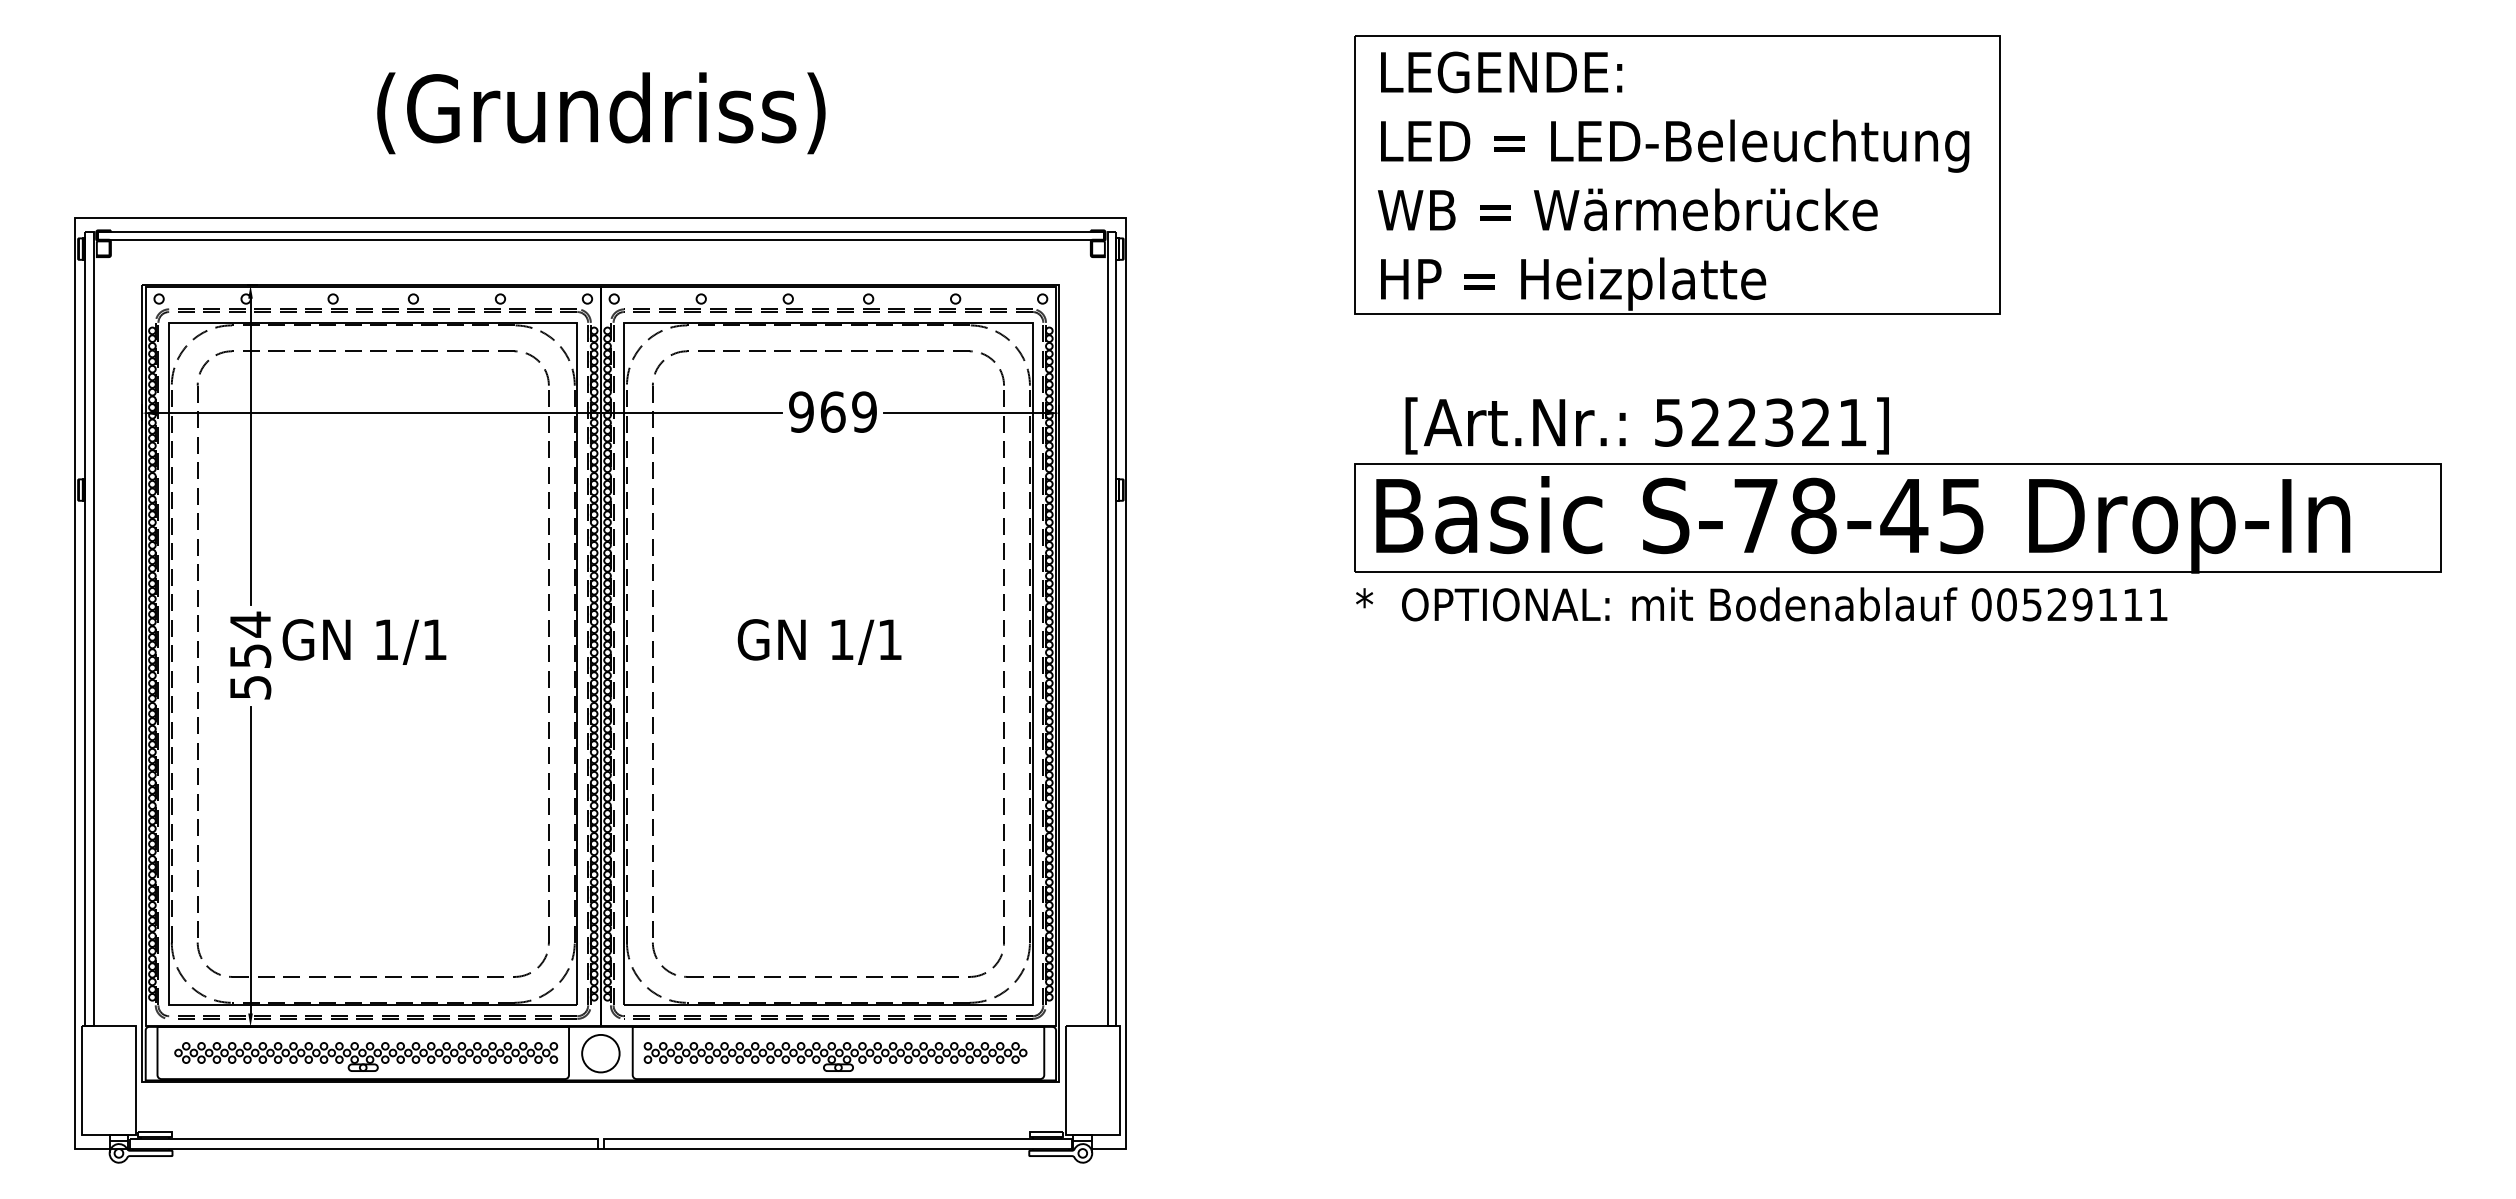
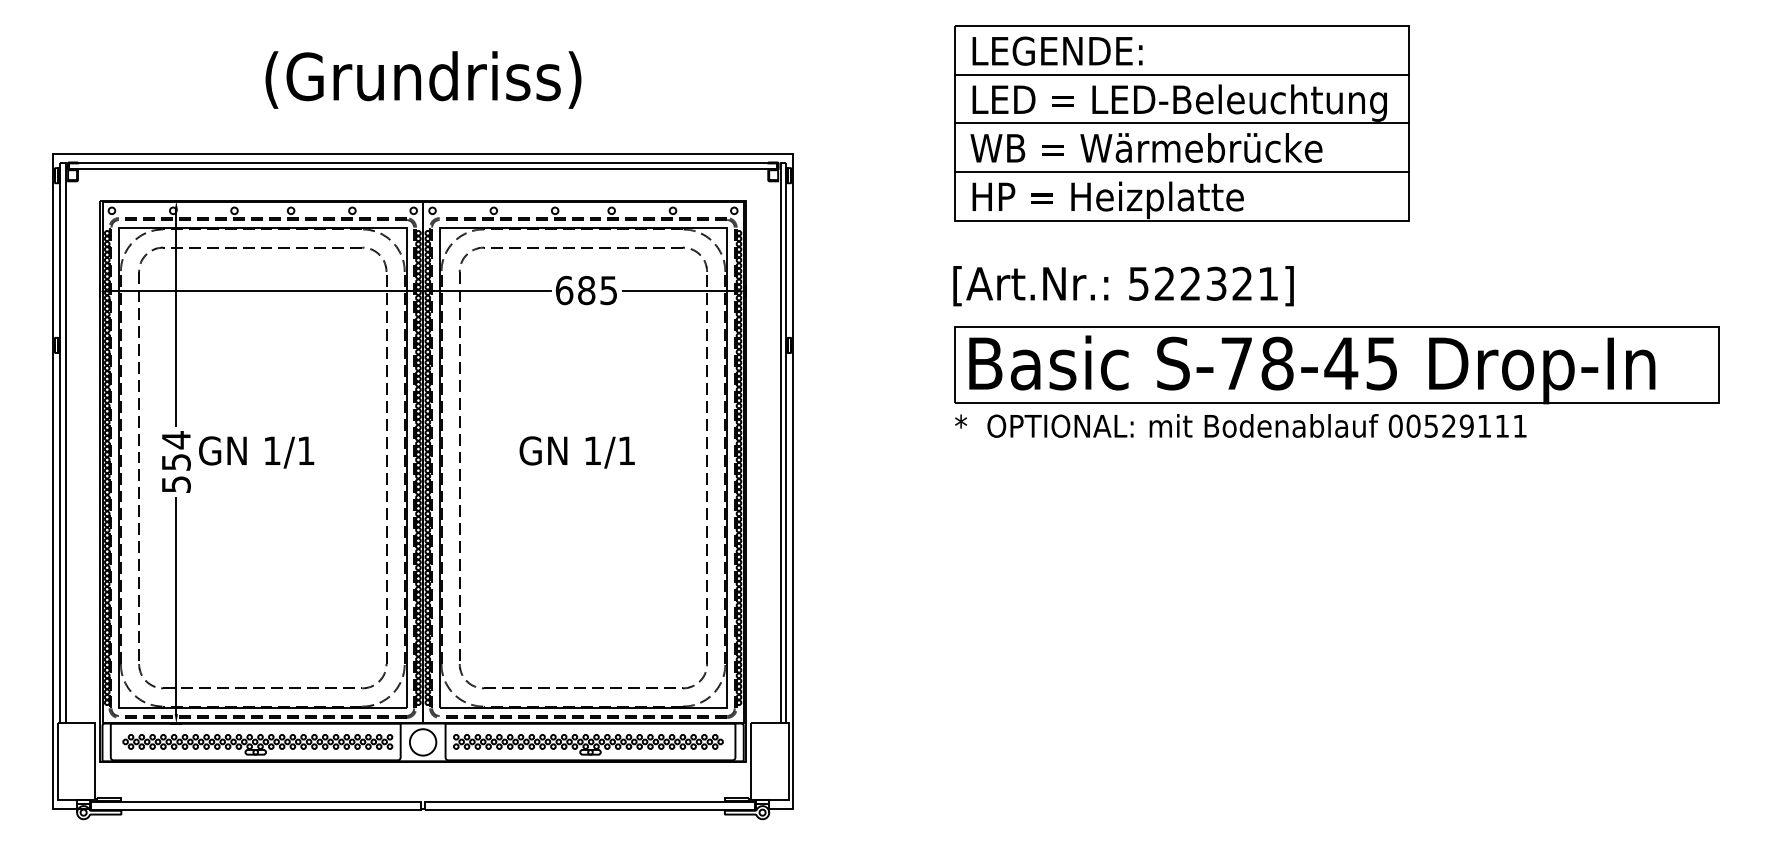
line: (1677, 105) -> (1181, 74), added
line: (1677, 174) -> (1181, 123), added
line: (1677, 244) -> (1181, 172), added
text: (832, 411) -> (586, 290), 969 -> 685
text: (1646, 425) -> (1123, 285), moved

